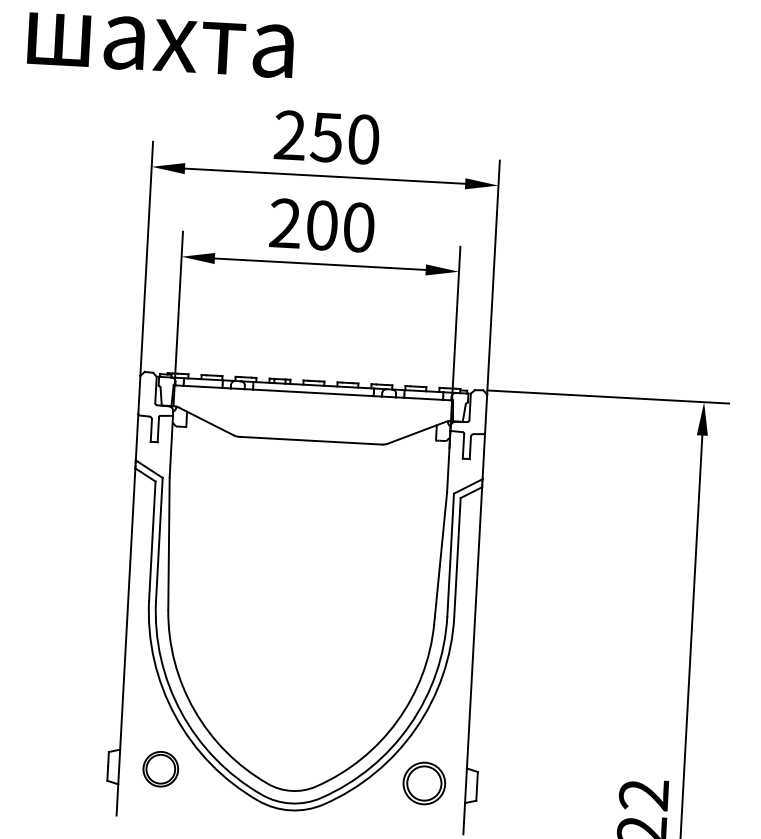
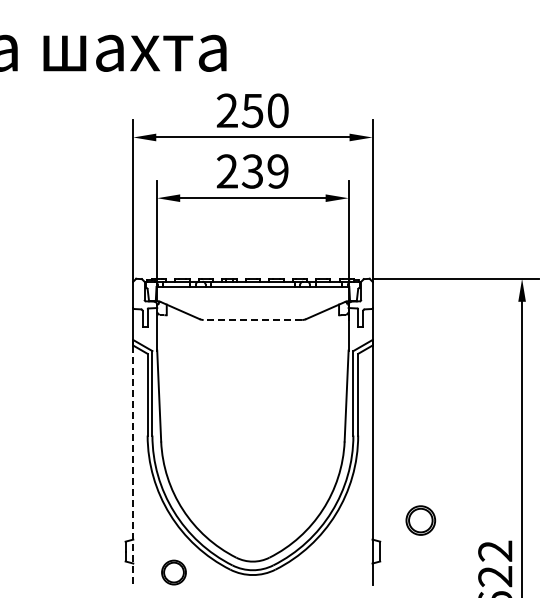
text: (339, 226) -> (264, 171), 200 -> 239
line: (310, 439) -> (252, 319), solid -> dashed
line: (126, 642) -> (133, 465), solid -> dashed
part: (160, 769) -> (173, 572), moved
part: (423, 783) -> (420, 520), moved

